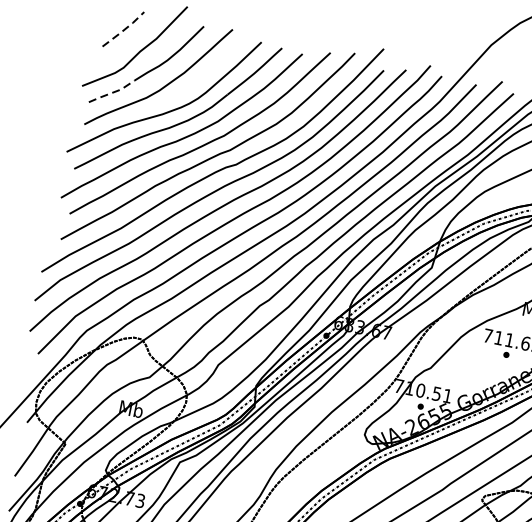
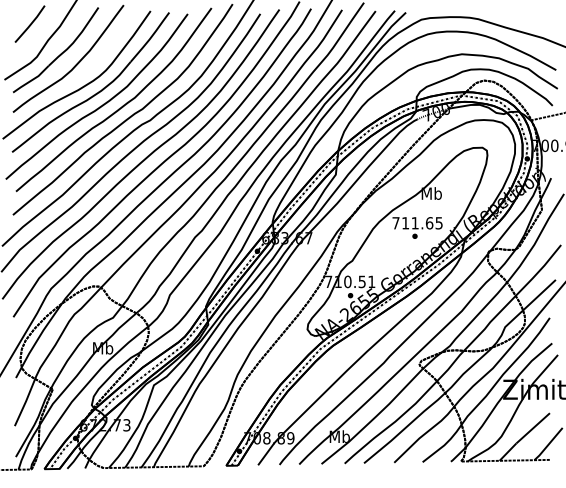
line: (123, 29) -> (30, 24), dashed -> solid
line: (112, 92) -> (31, 80), dashed -> solid

